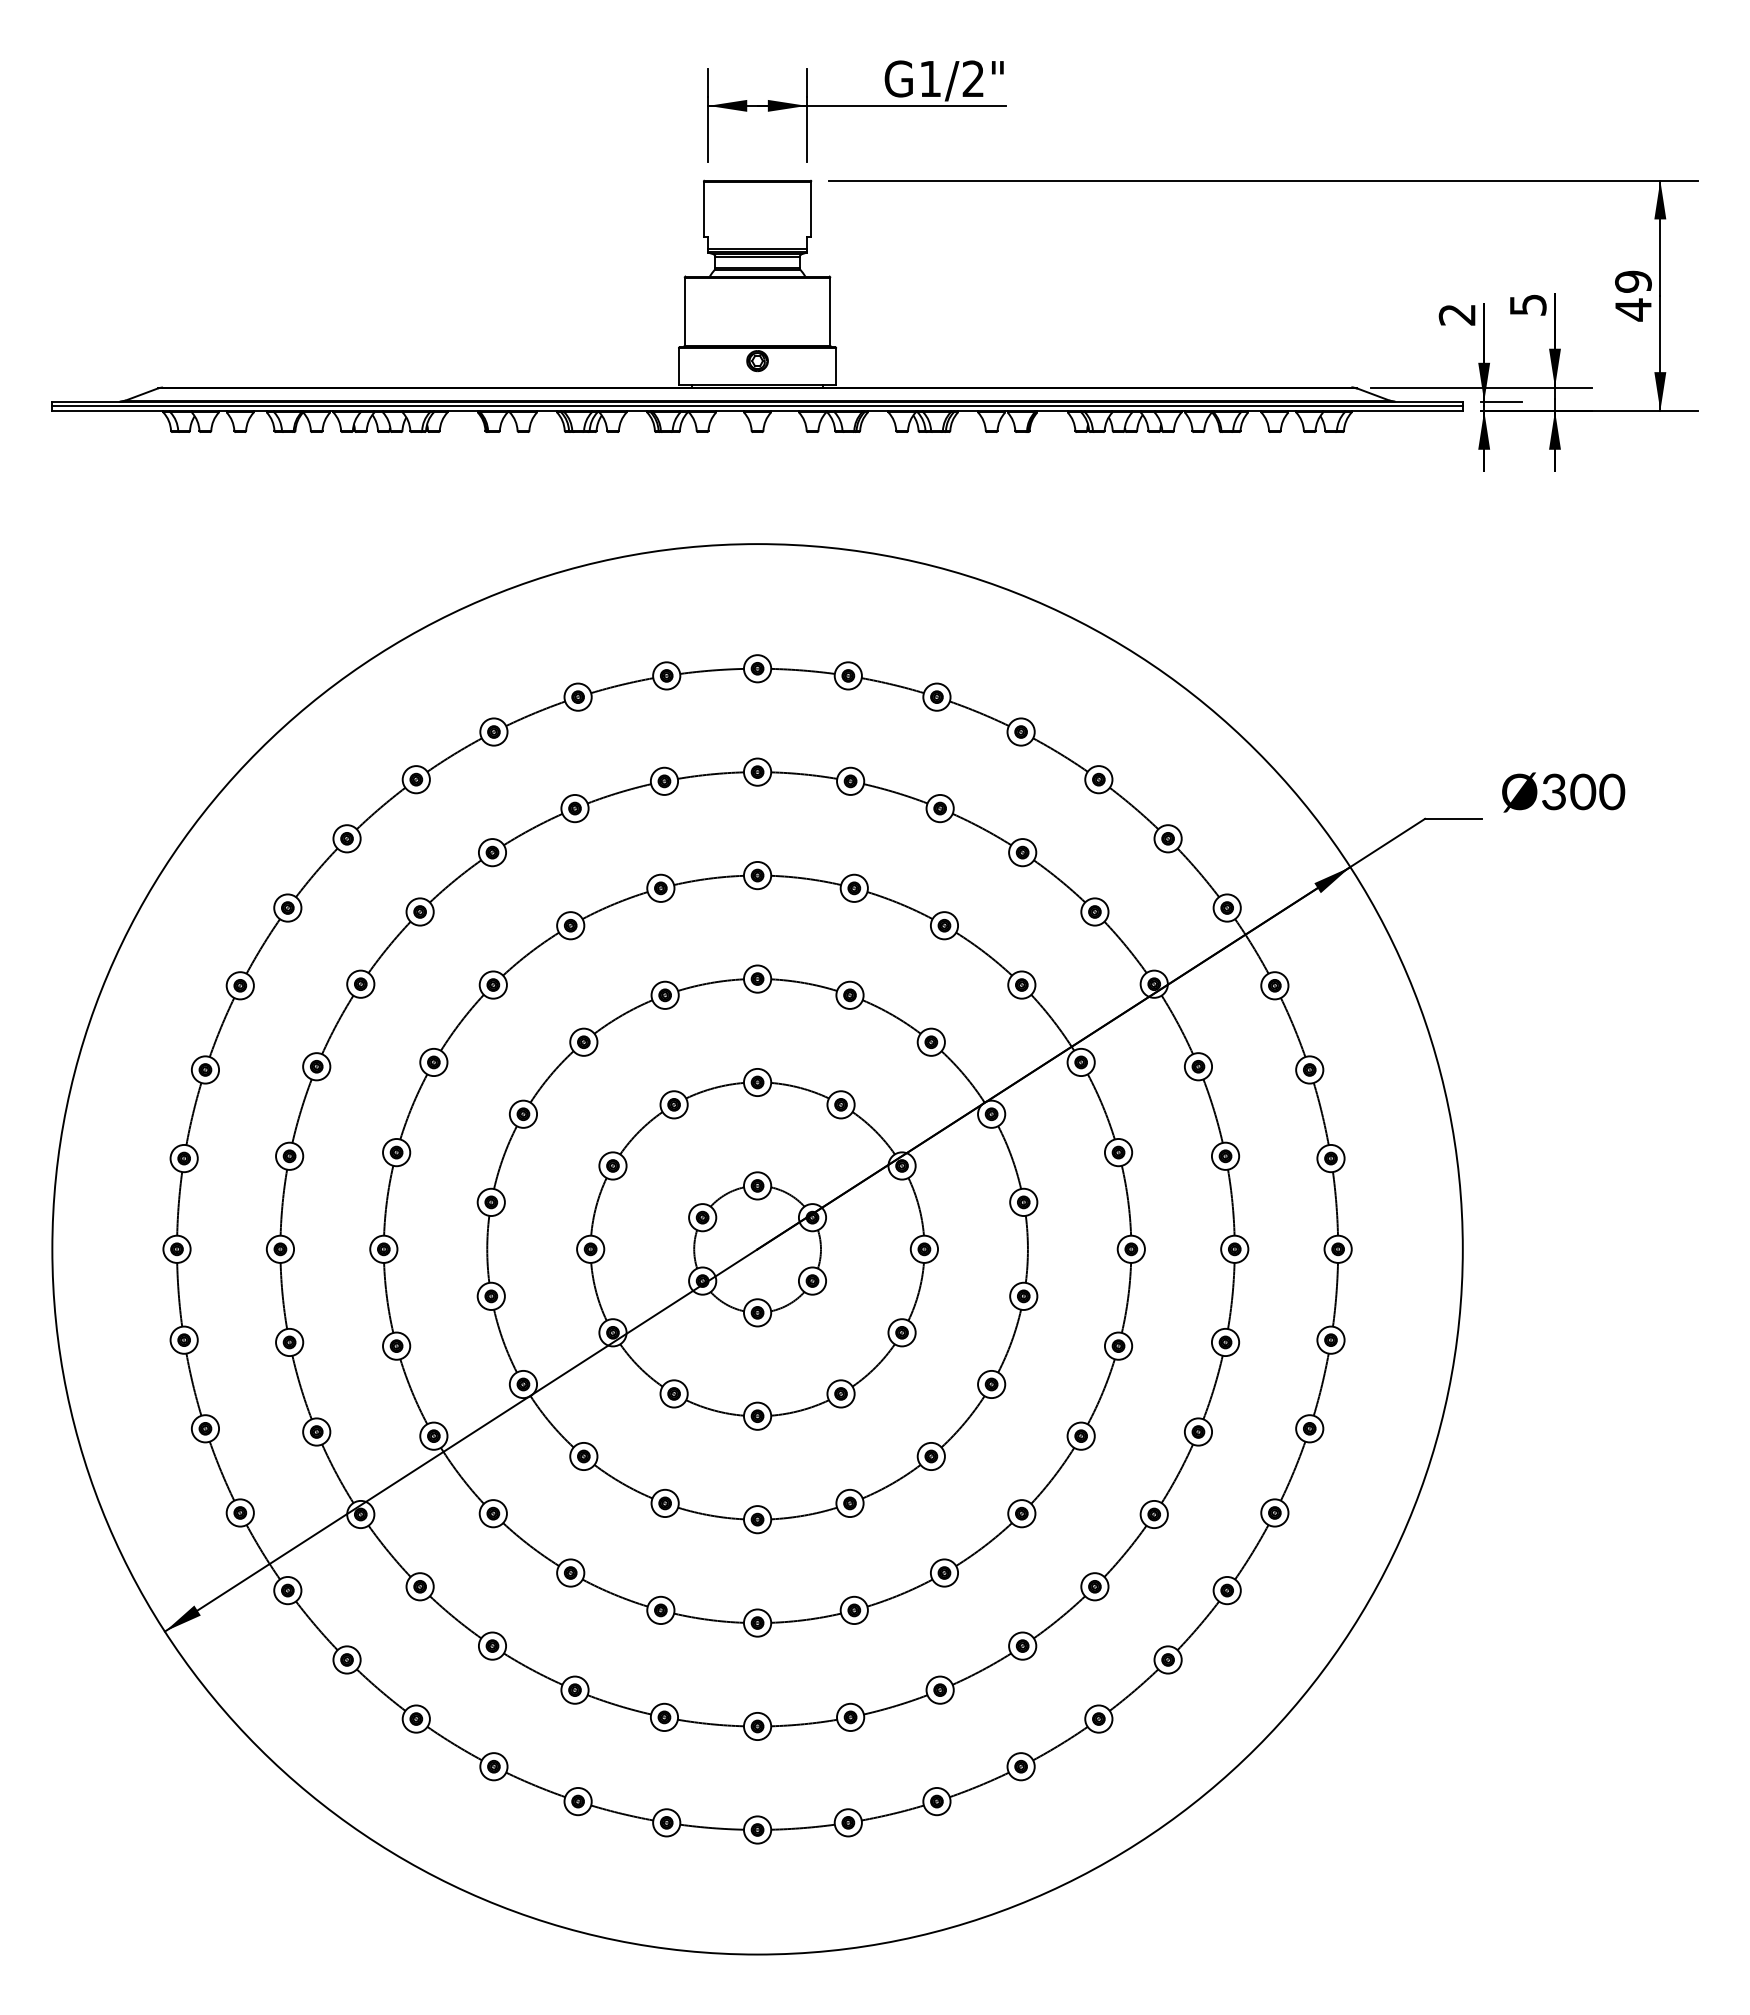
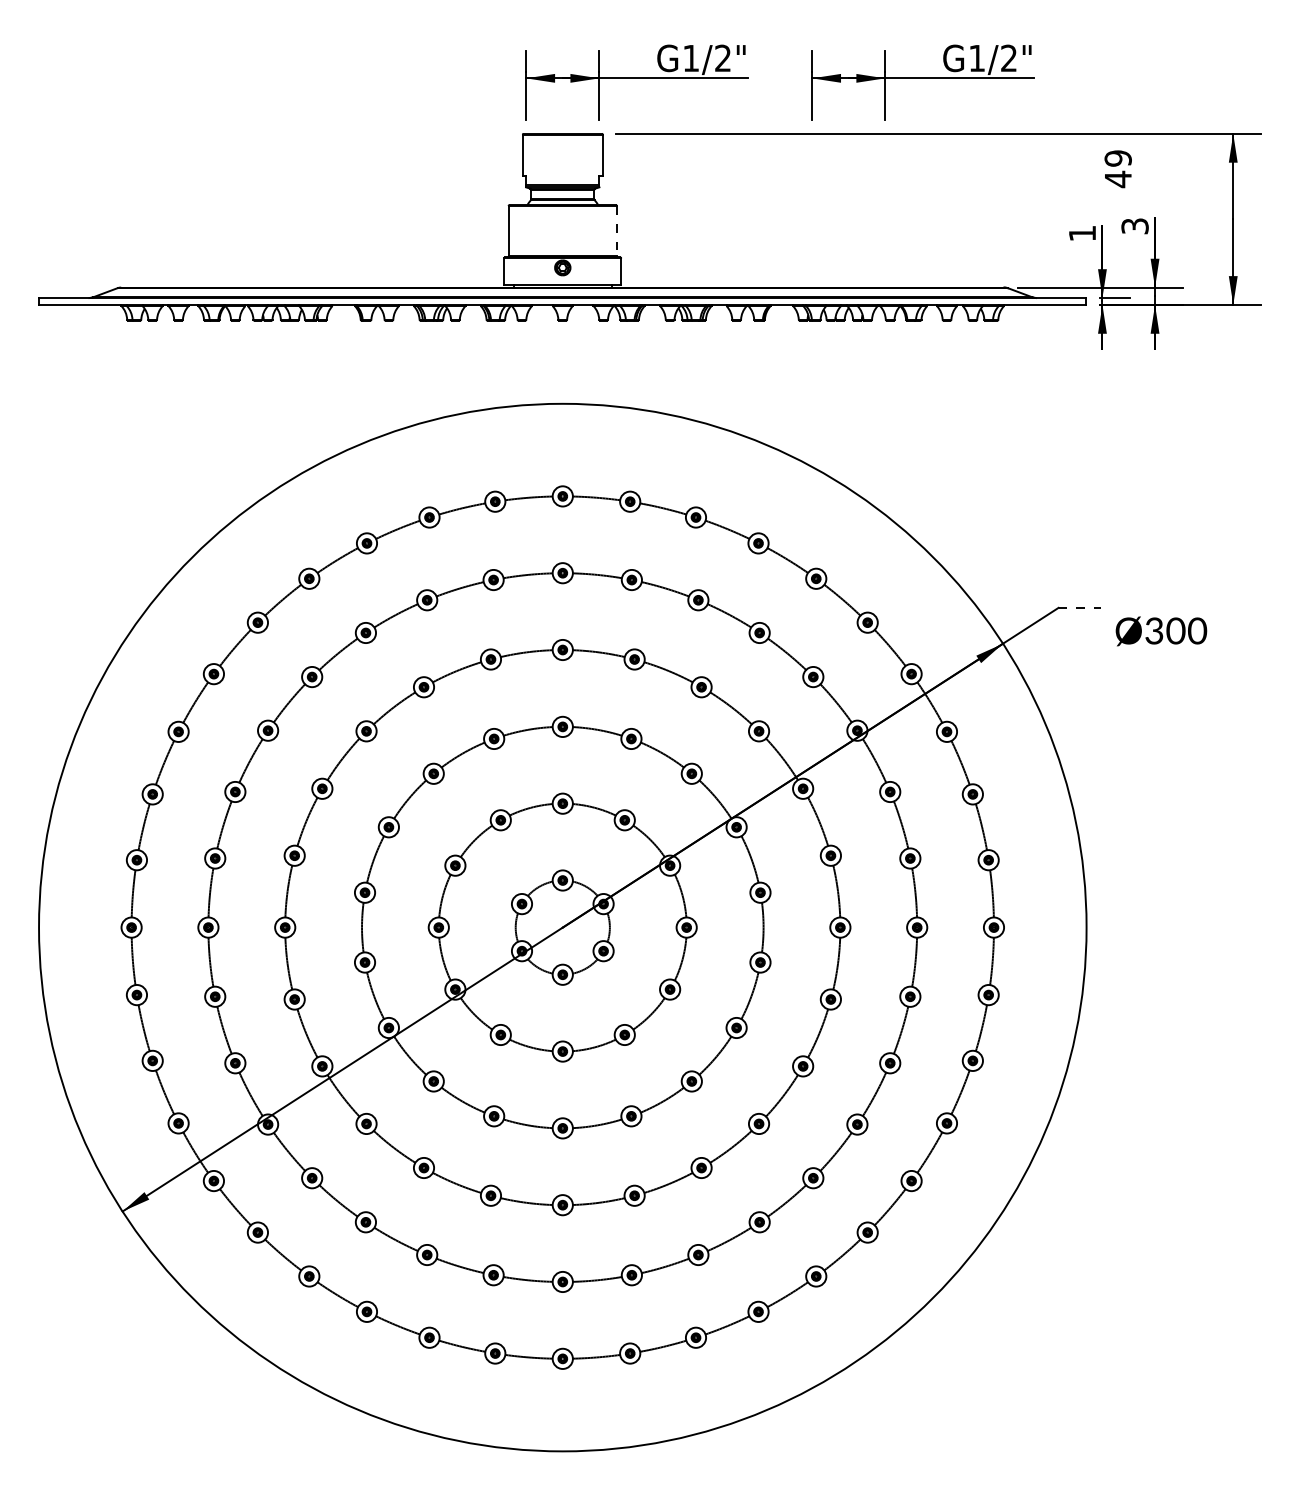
part: (1241, 111) -> (922, 82), added
text: (1633, 295) -> (1118, 168), moved
text: (1527, 304) -> (1134, 225), 5 -> 3
line: (830, 311) -> (616, 231), solid -> dashed
text: (1456, 314) -> (1081, 233), 2 -> 1
line: (757, 406) -> (562, 301), removed
text: (1563, 792) -> (1161, 631), moved
line: (1453, 818) -> (1079, 607), solid -> dashed

